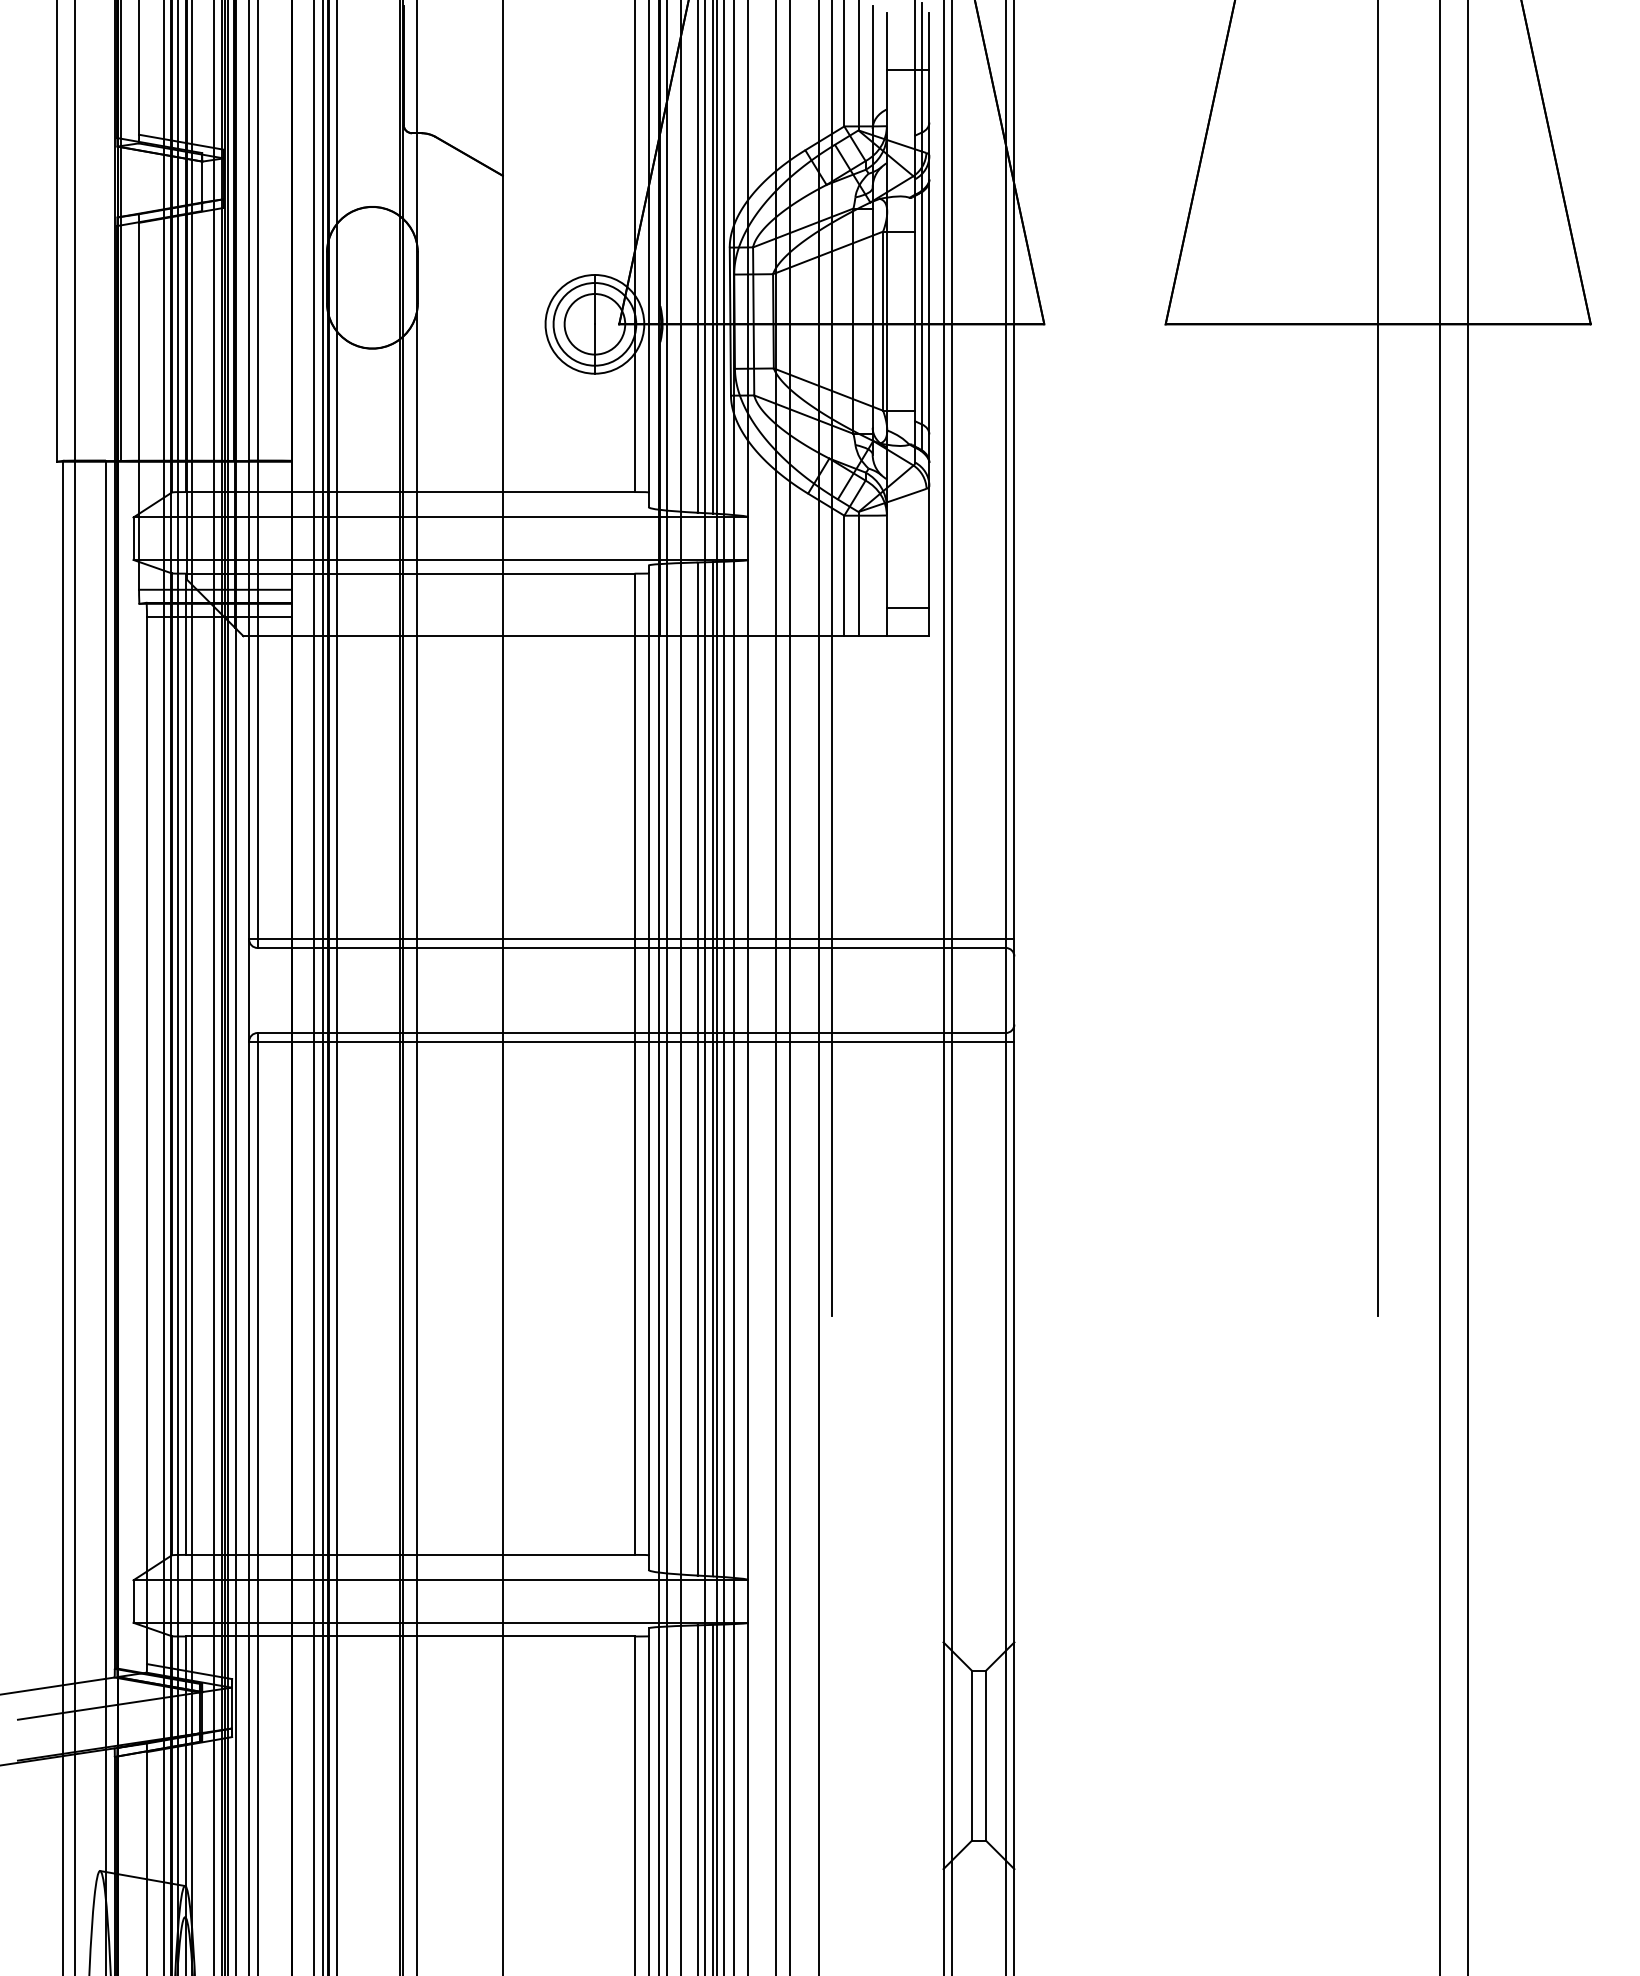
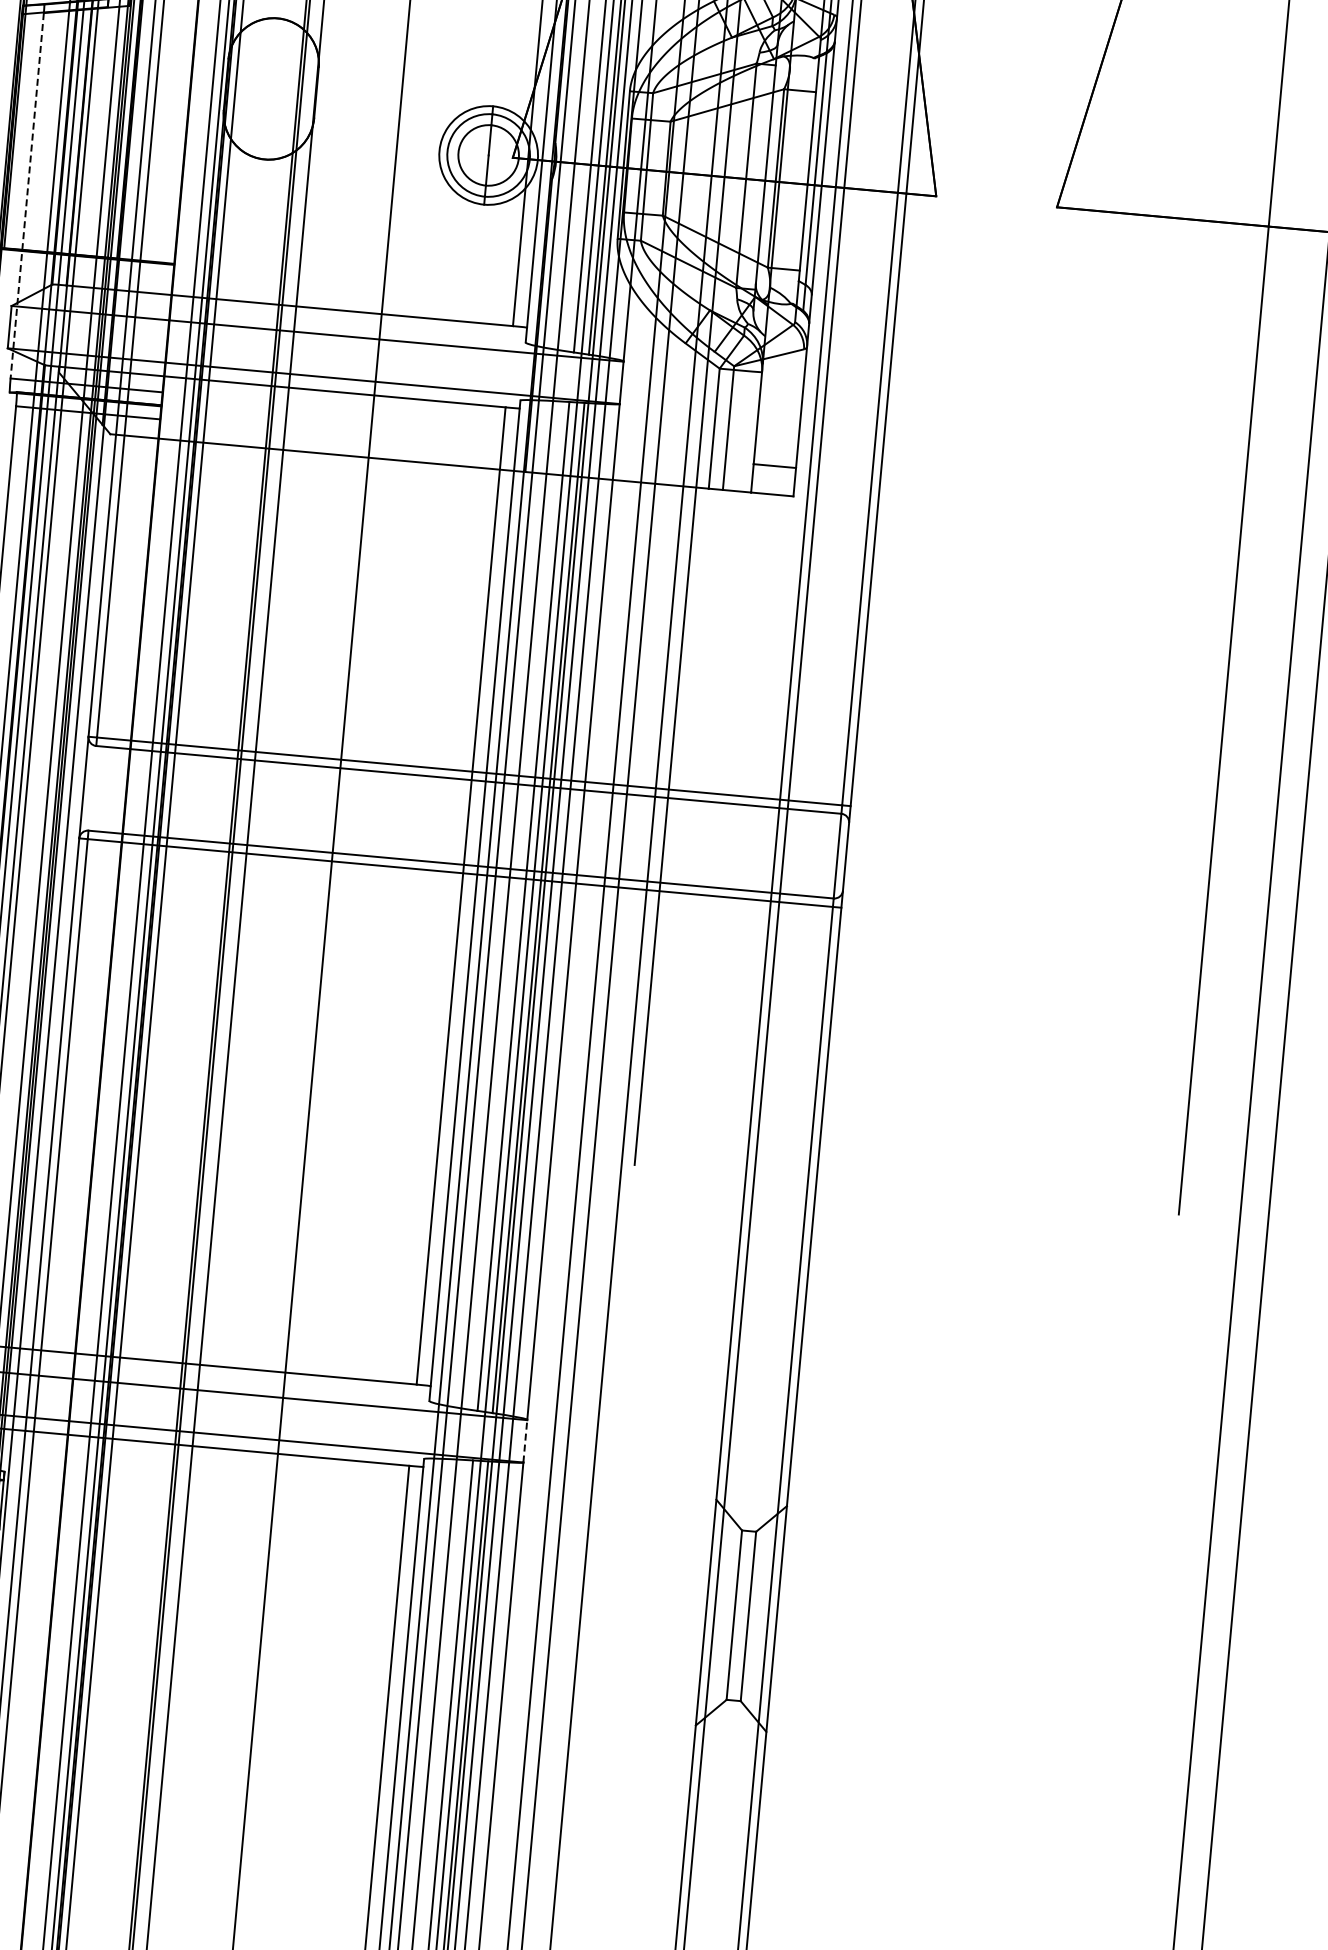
line: (139, 406) -> (27, 196), solid -> dashed
line: (747, 1601) -> (524, 1441), solid -> dashed

